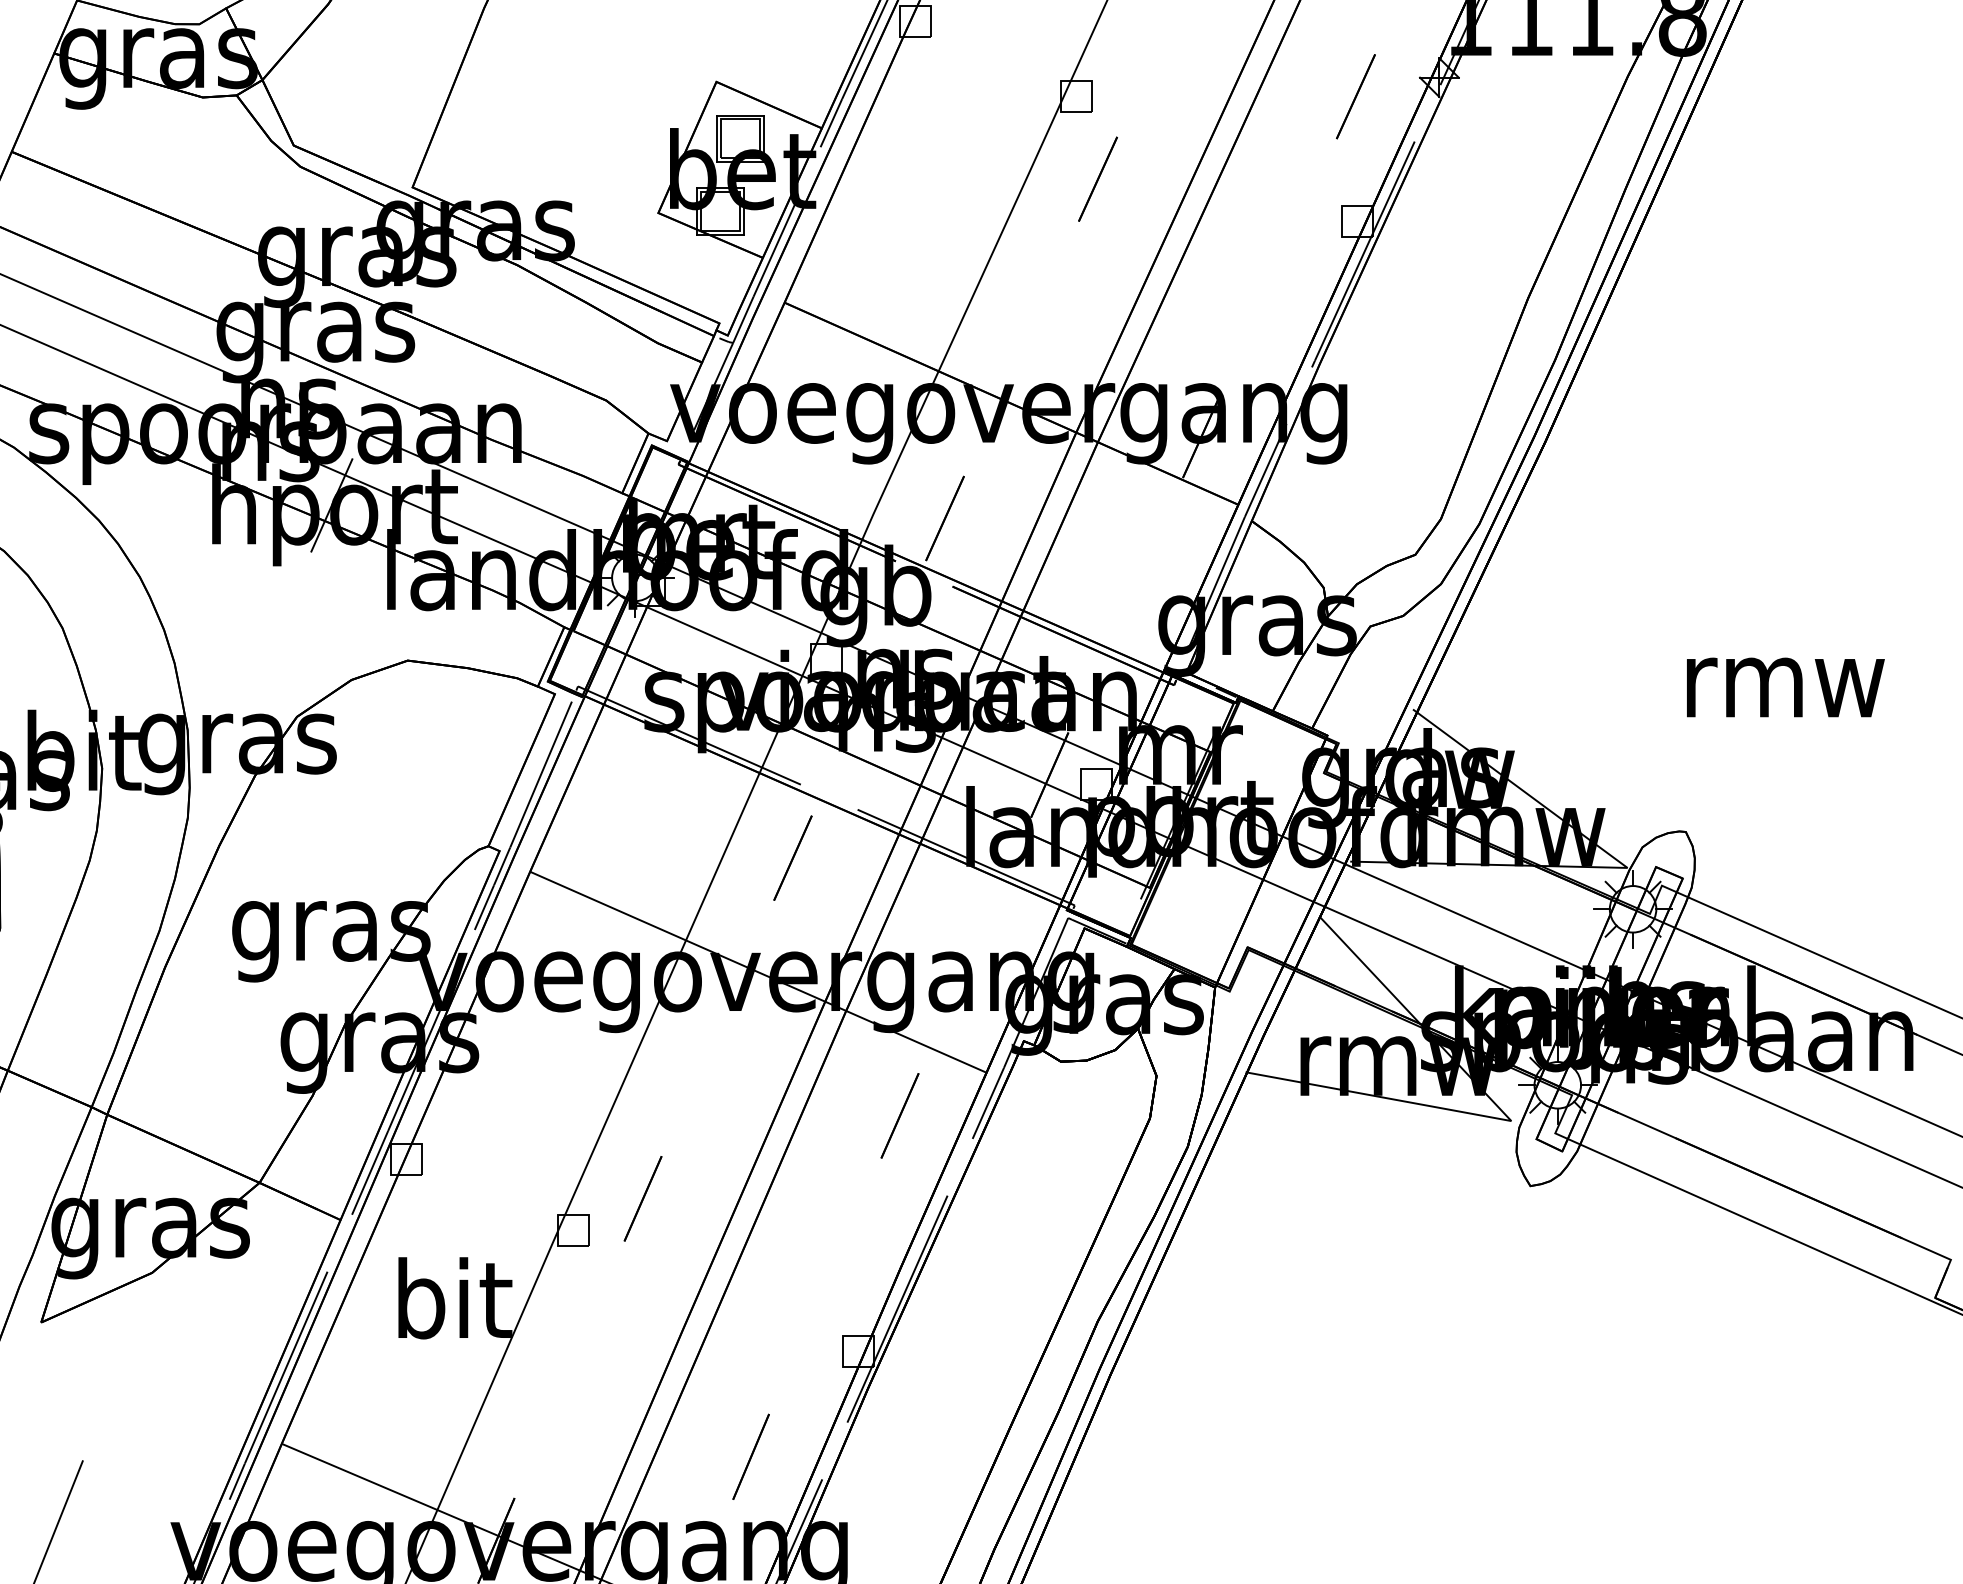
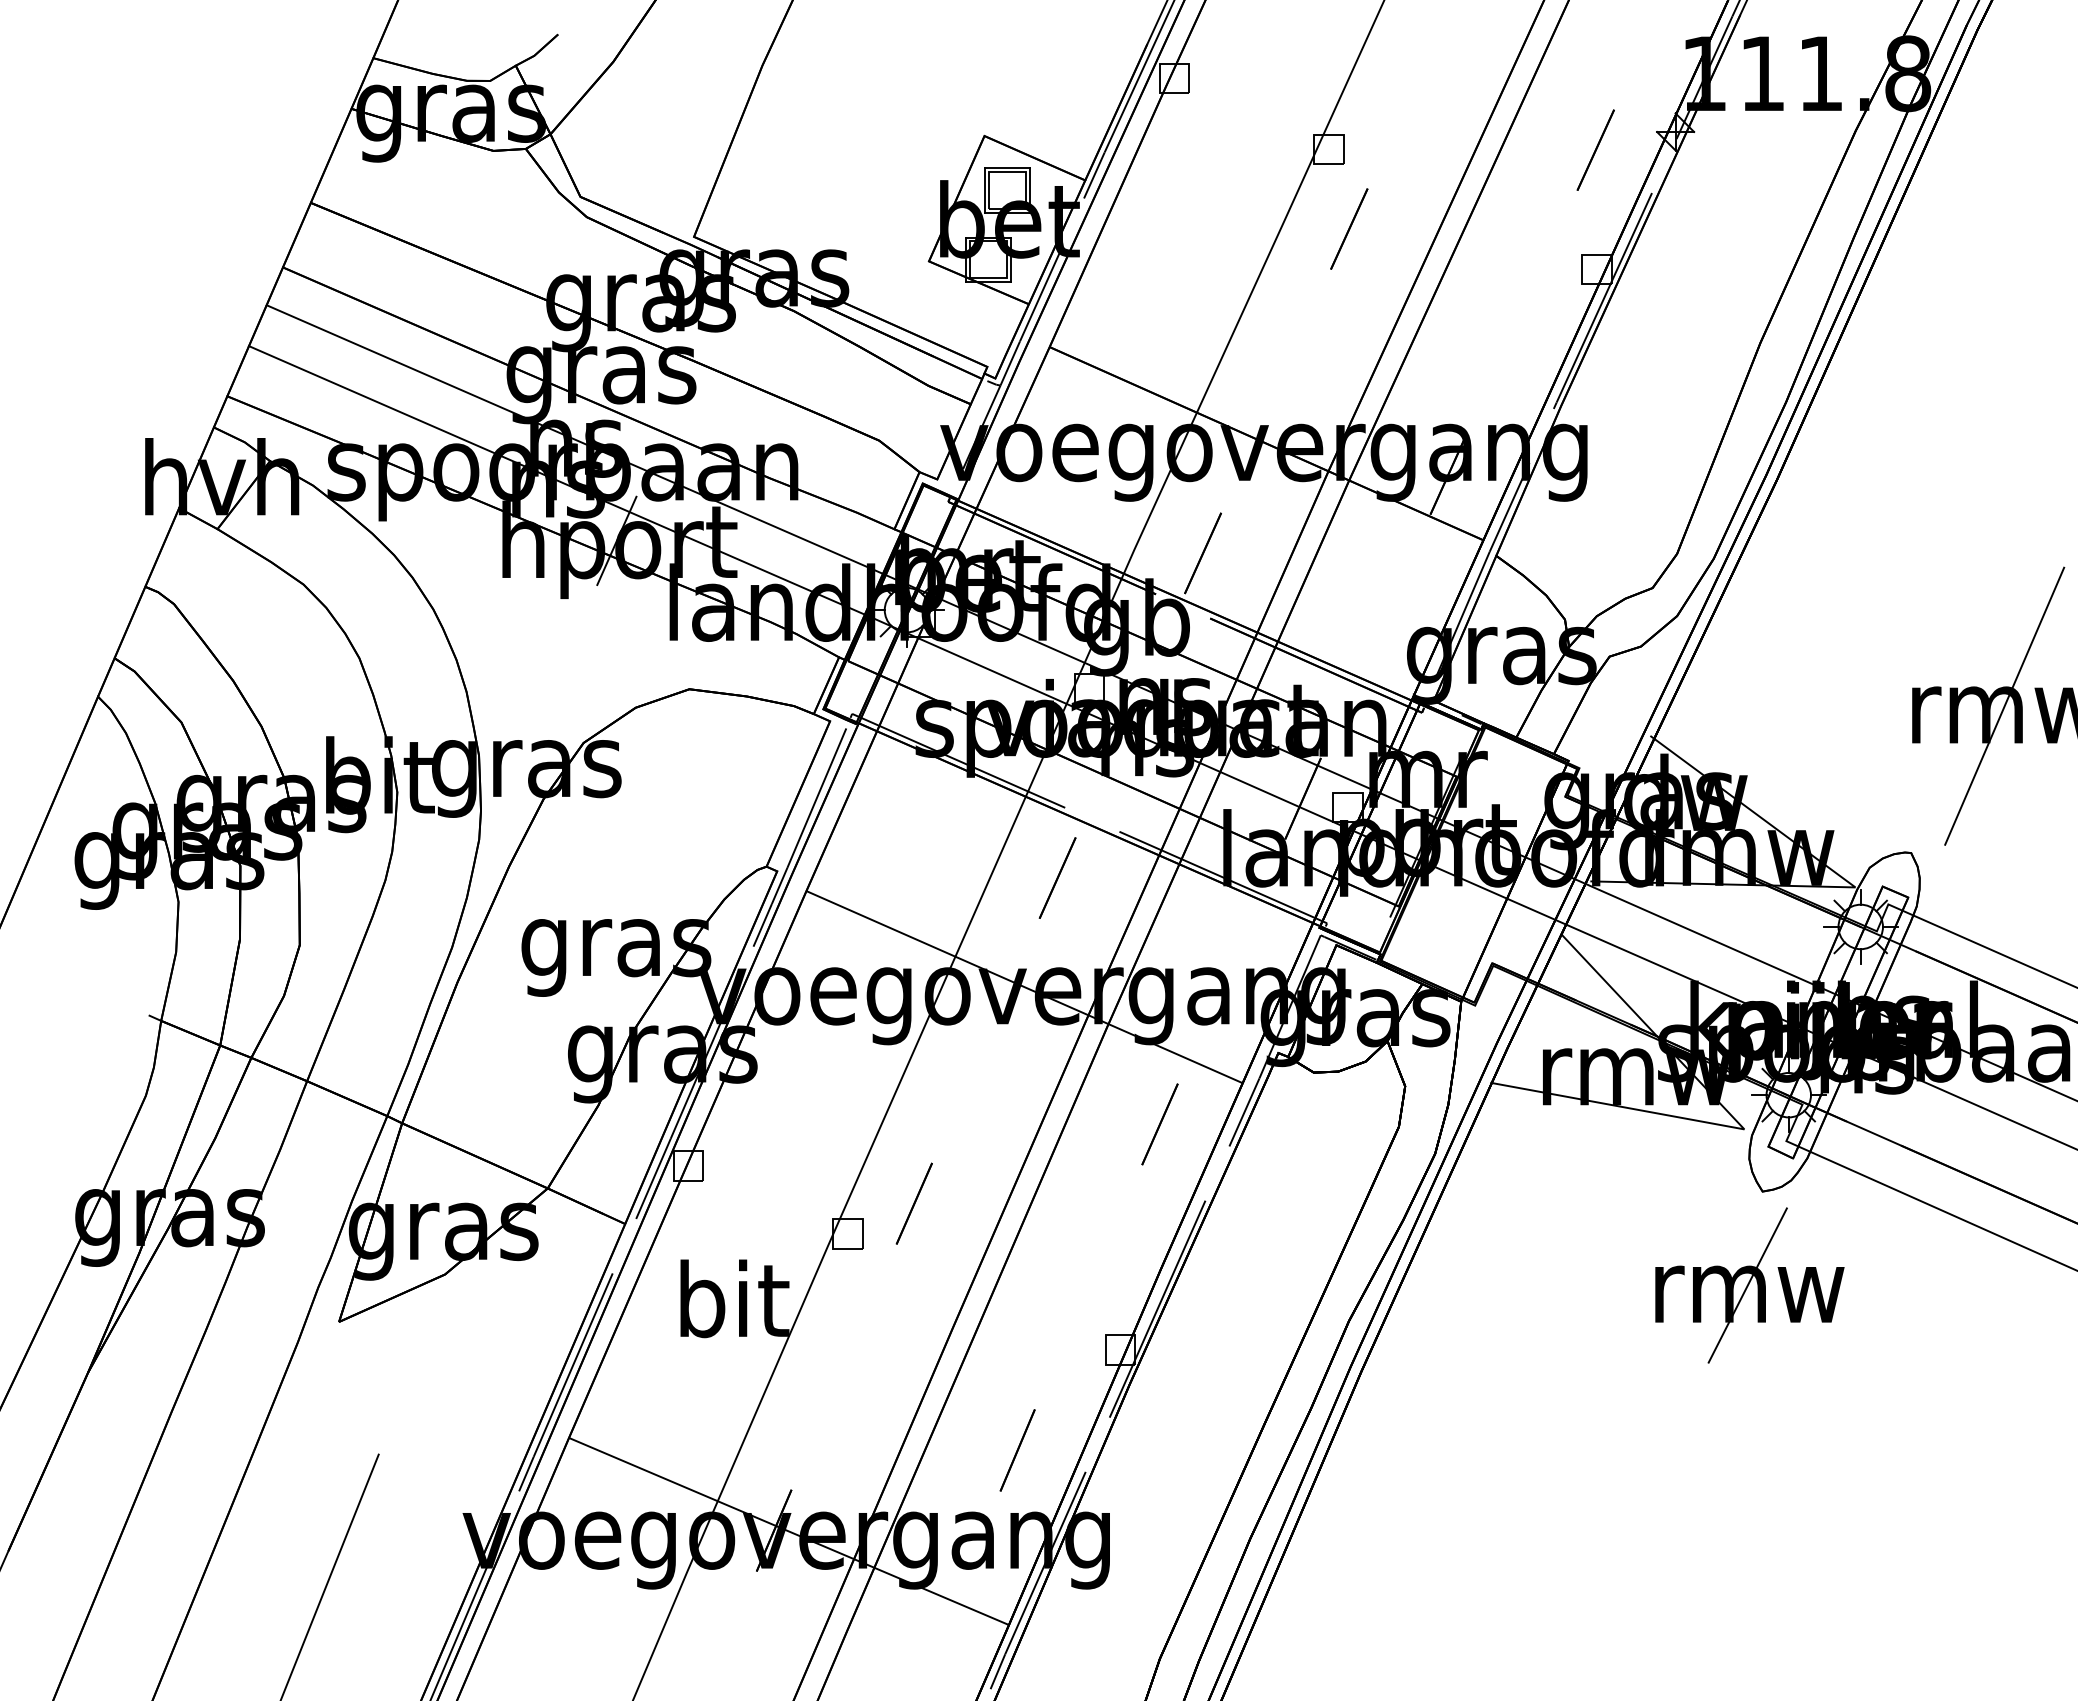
line: (1783, 677) -> (2004, 705), added
part: (1516, 1284) -> (1749, 1285), added

